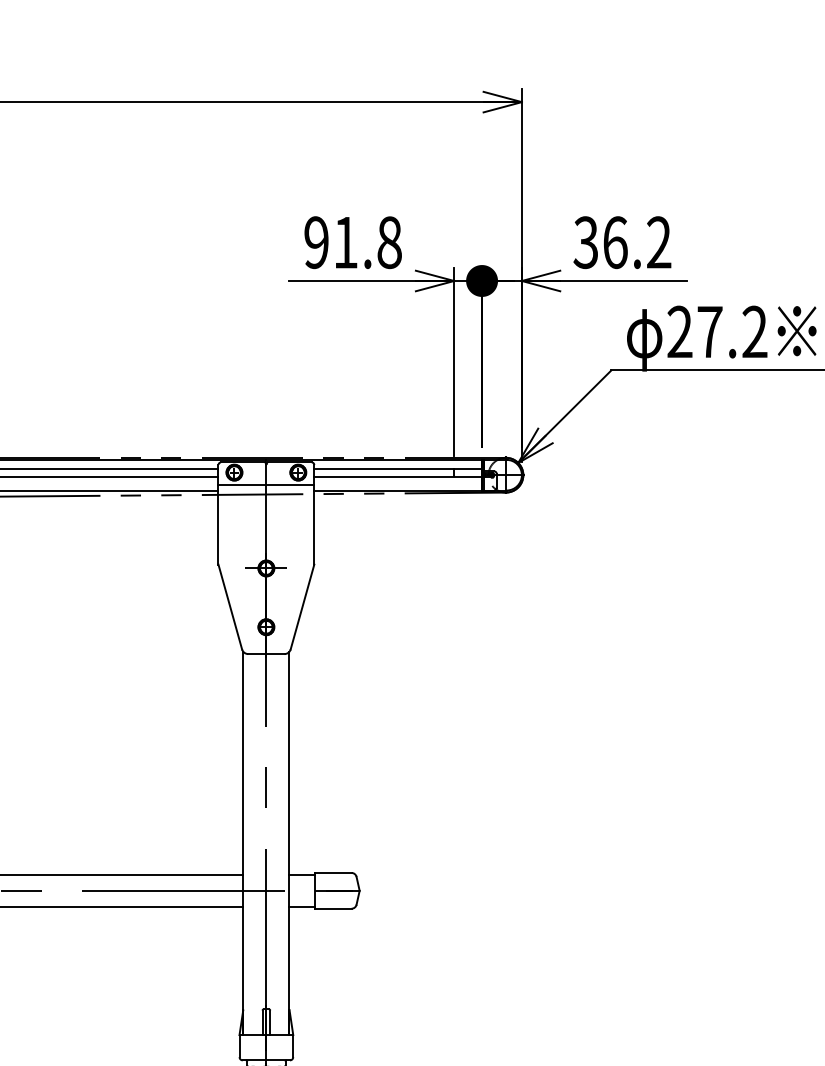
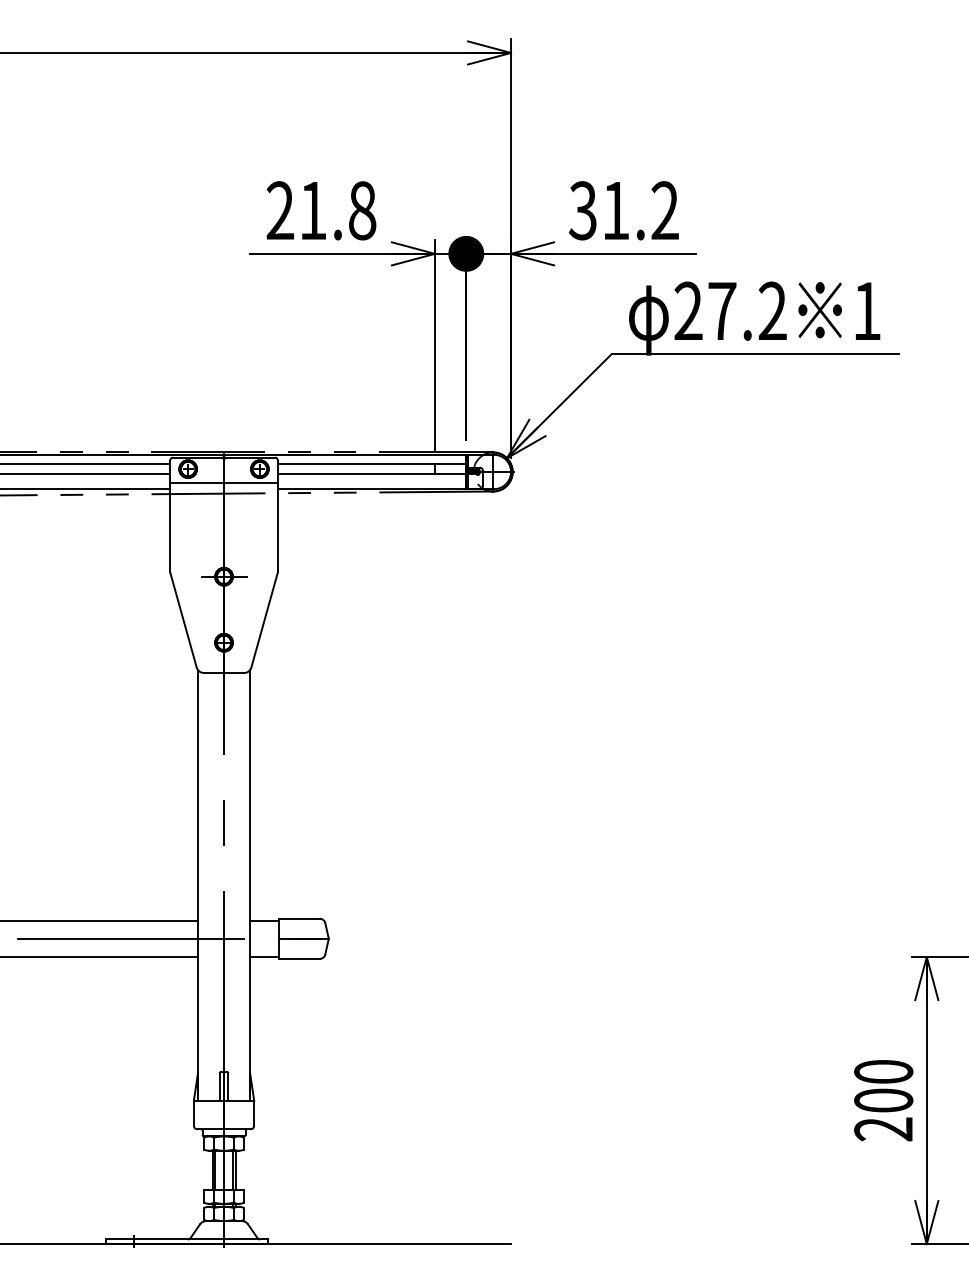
text: (316, 242) -> (280, 210), 91.8 -> 21.8
text: (615, 242) -> (616, 210), 36.2 -> 31.2

